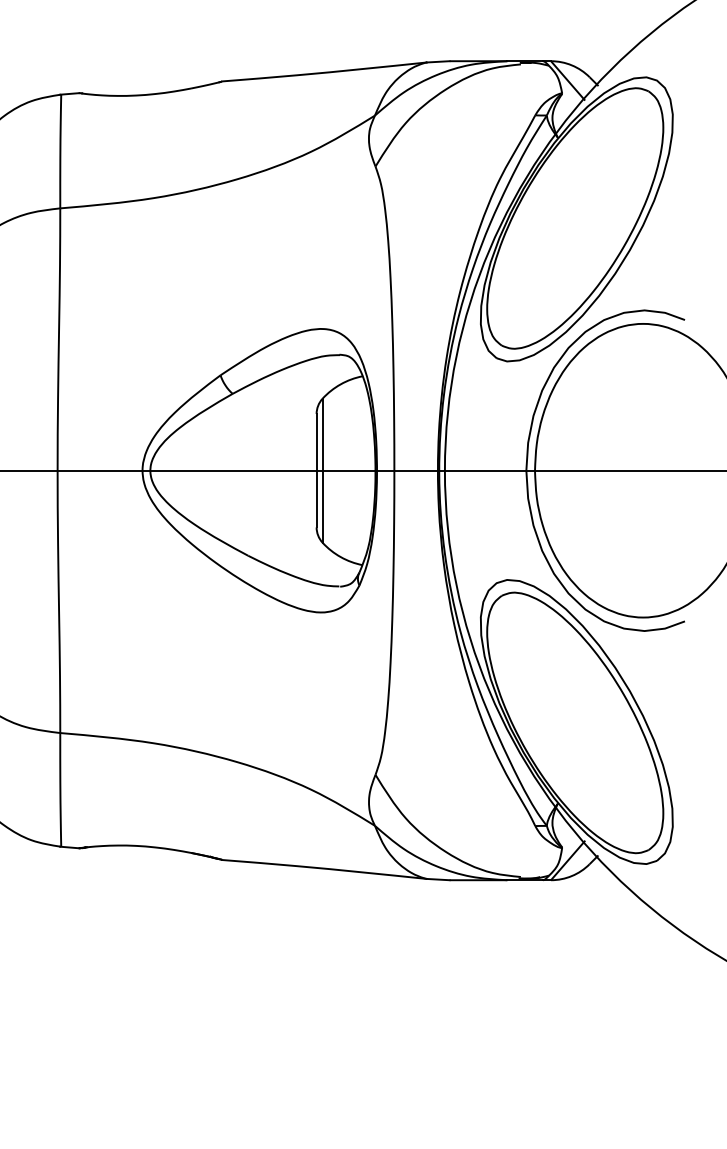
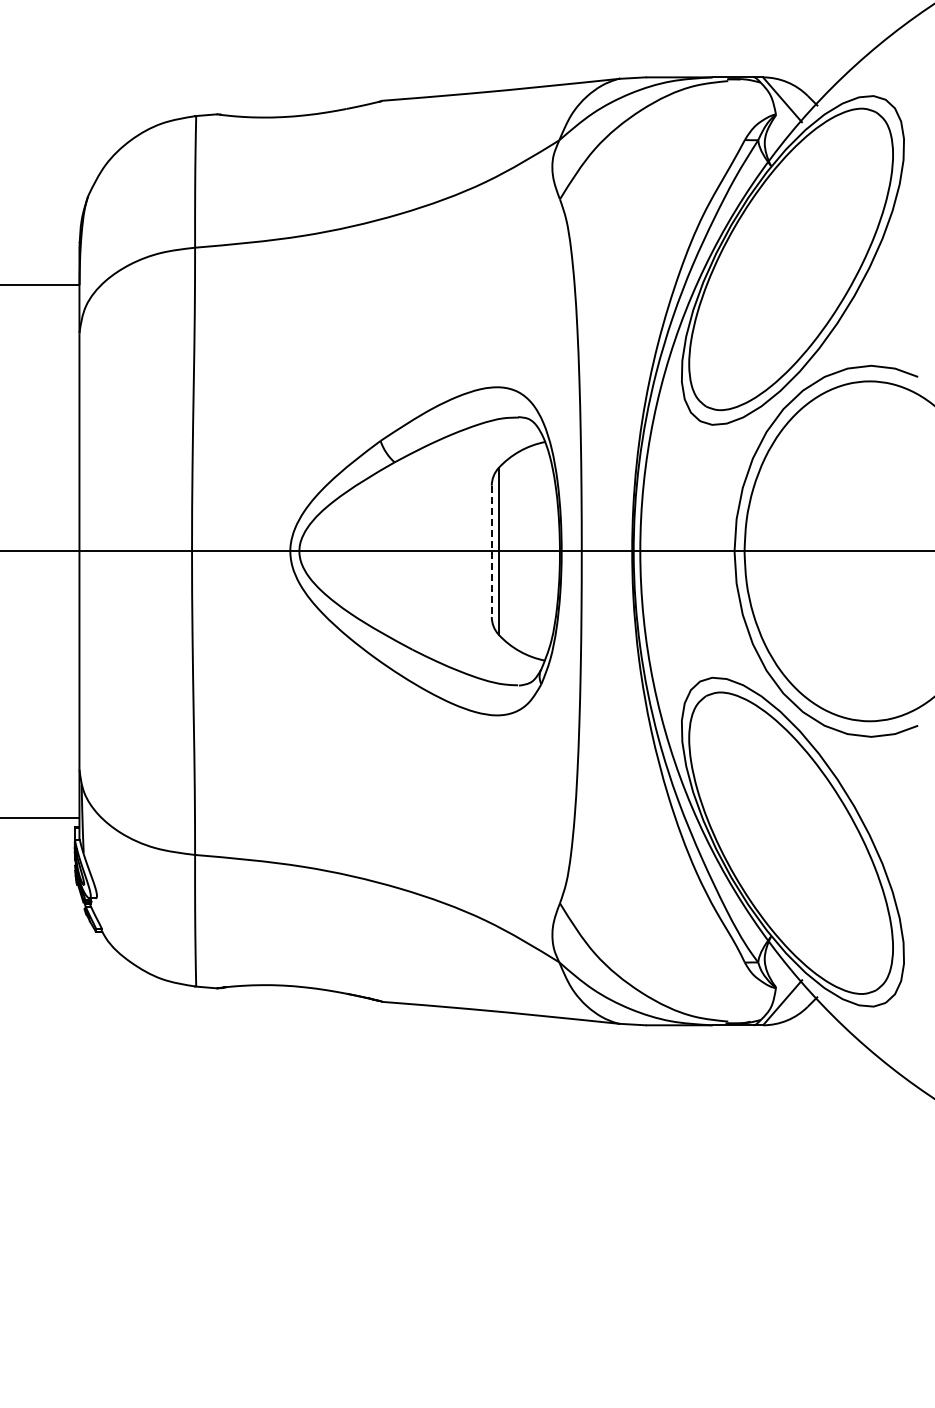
line: (316, 470) -> (491, 551), solid -> dashed

